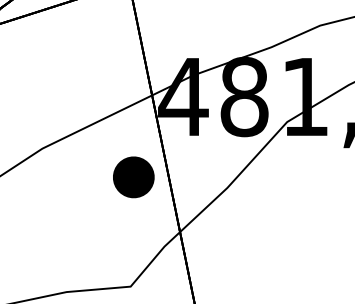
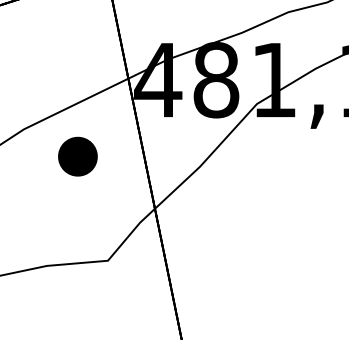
part: (133, 177) -> (77, 156), moved

